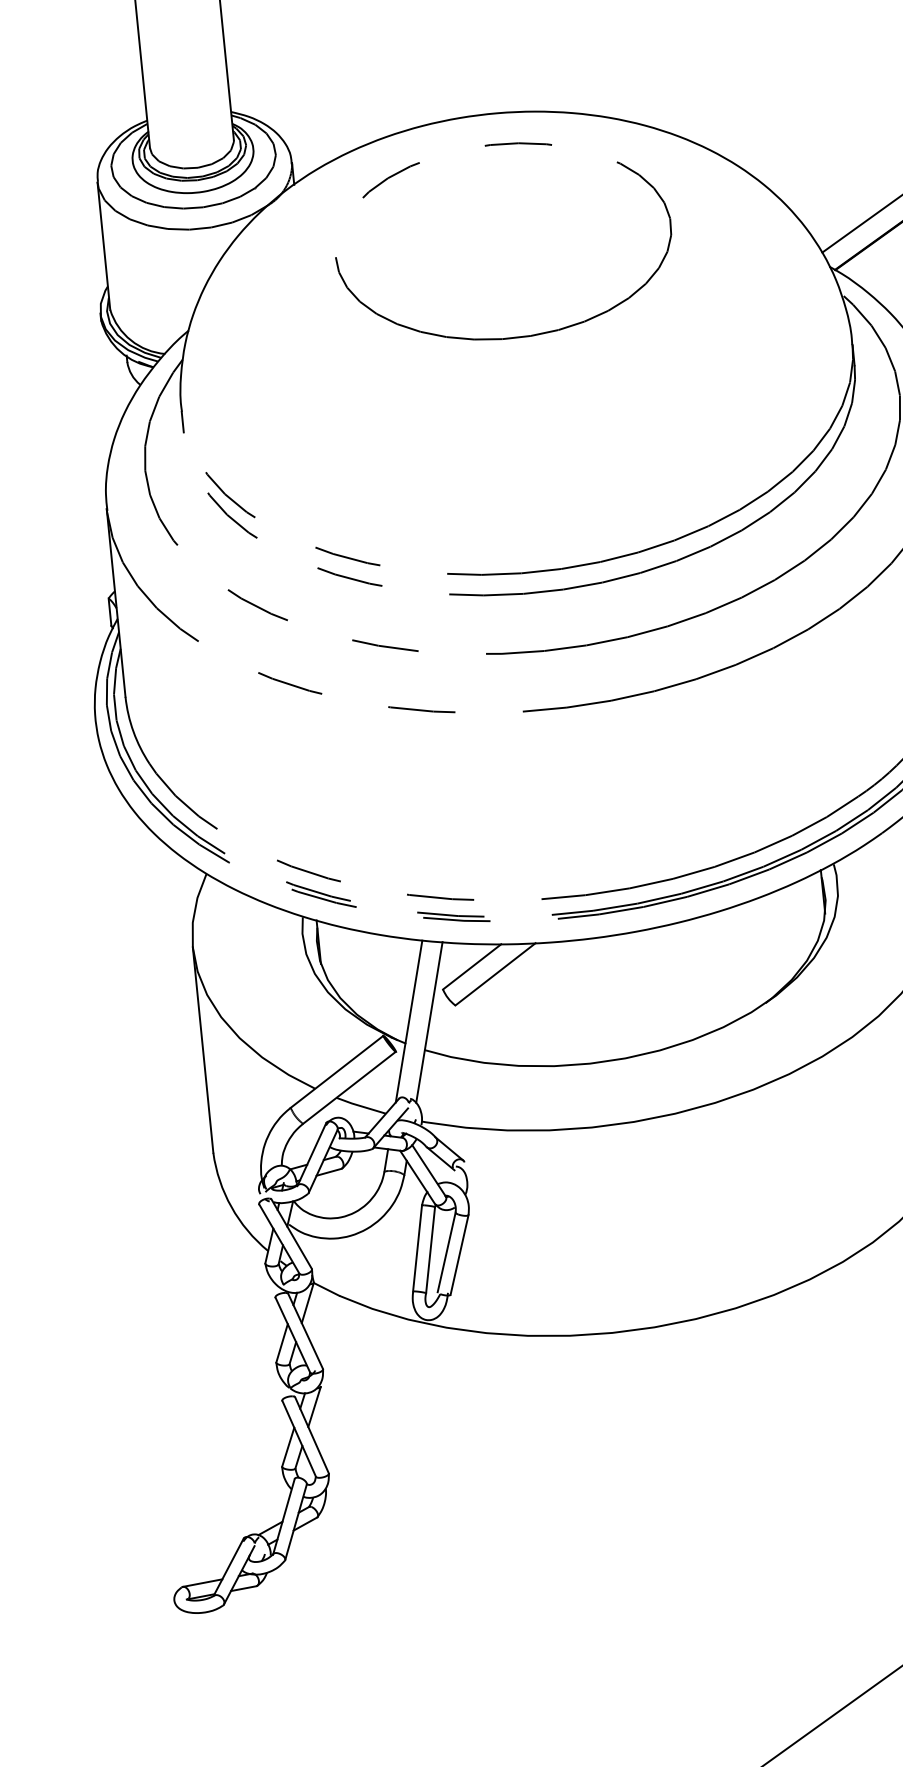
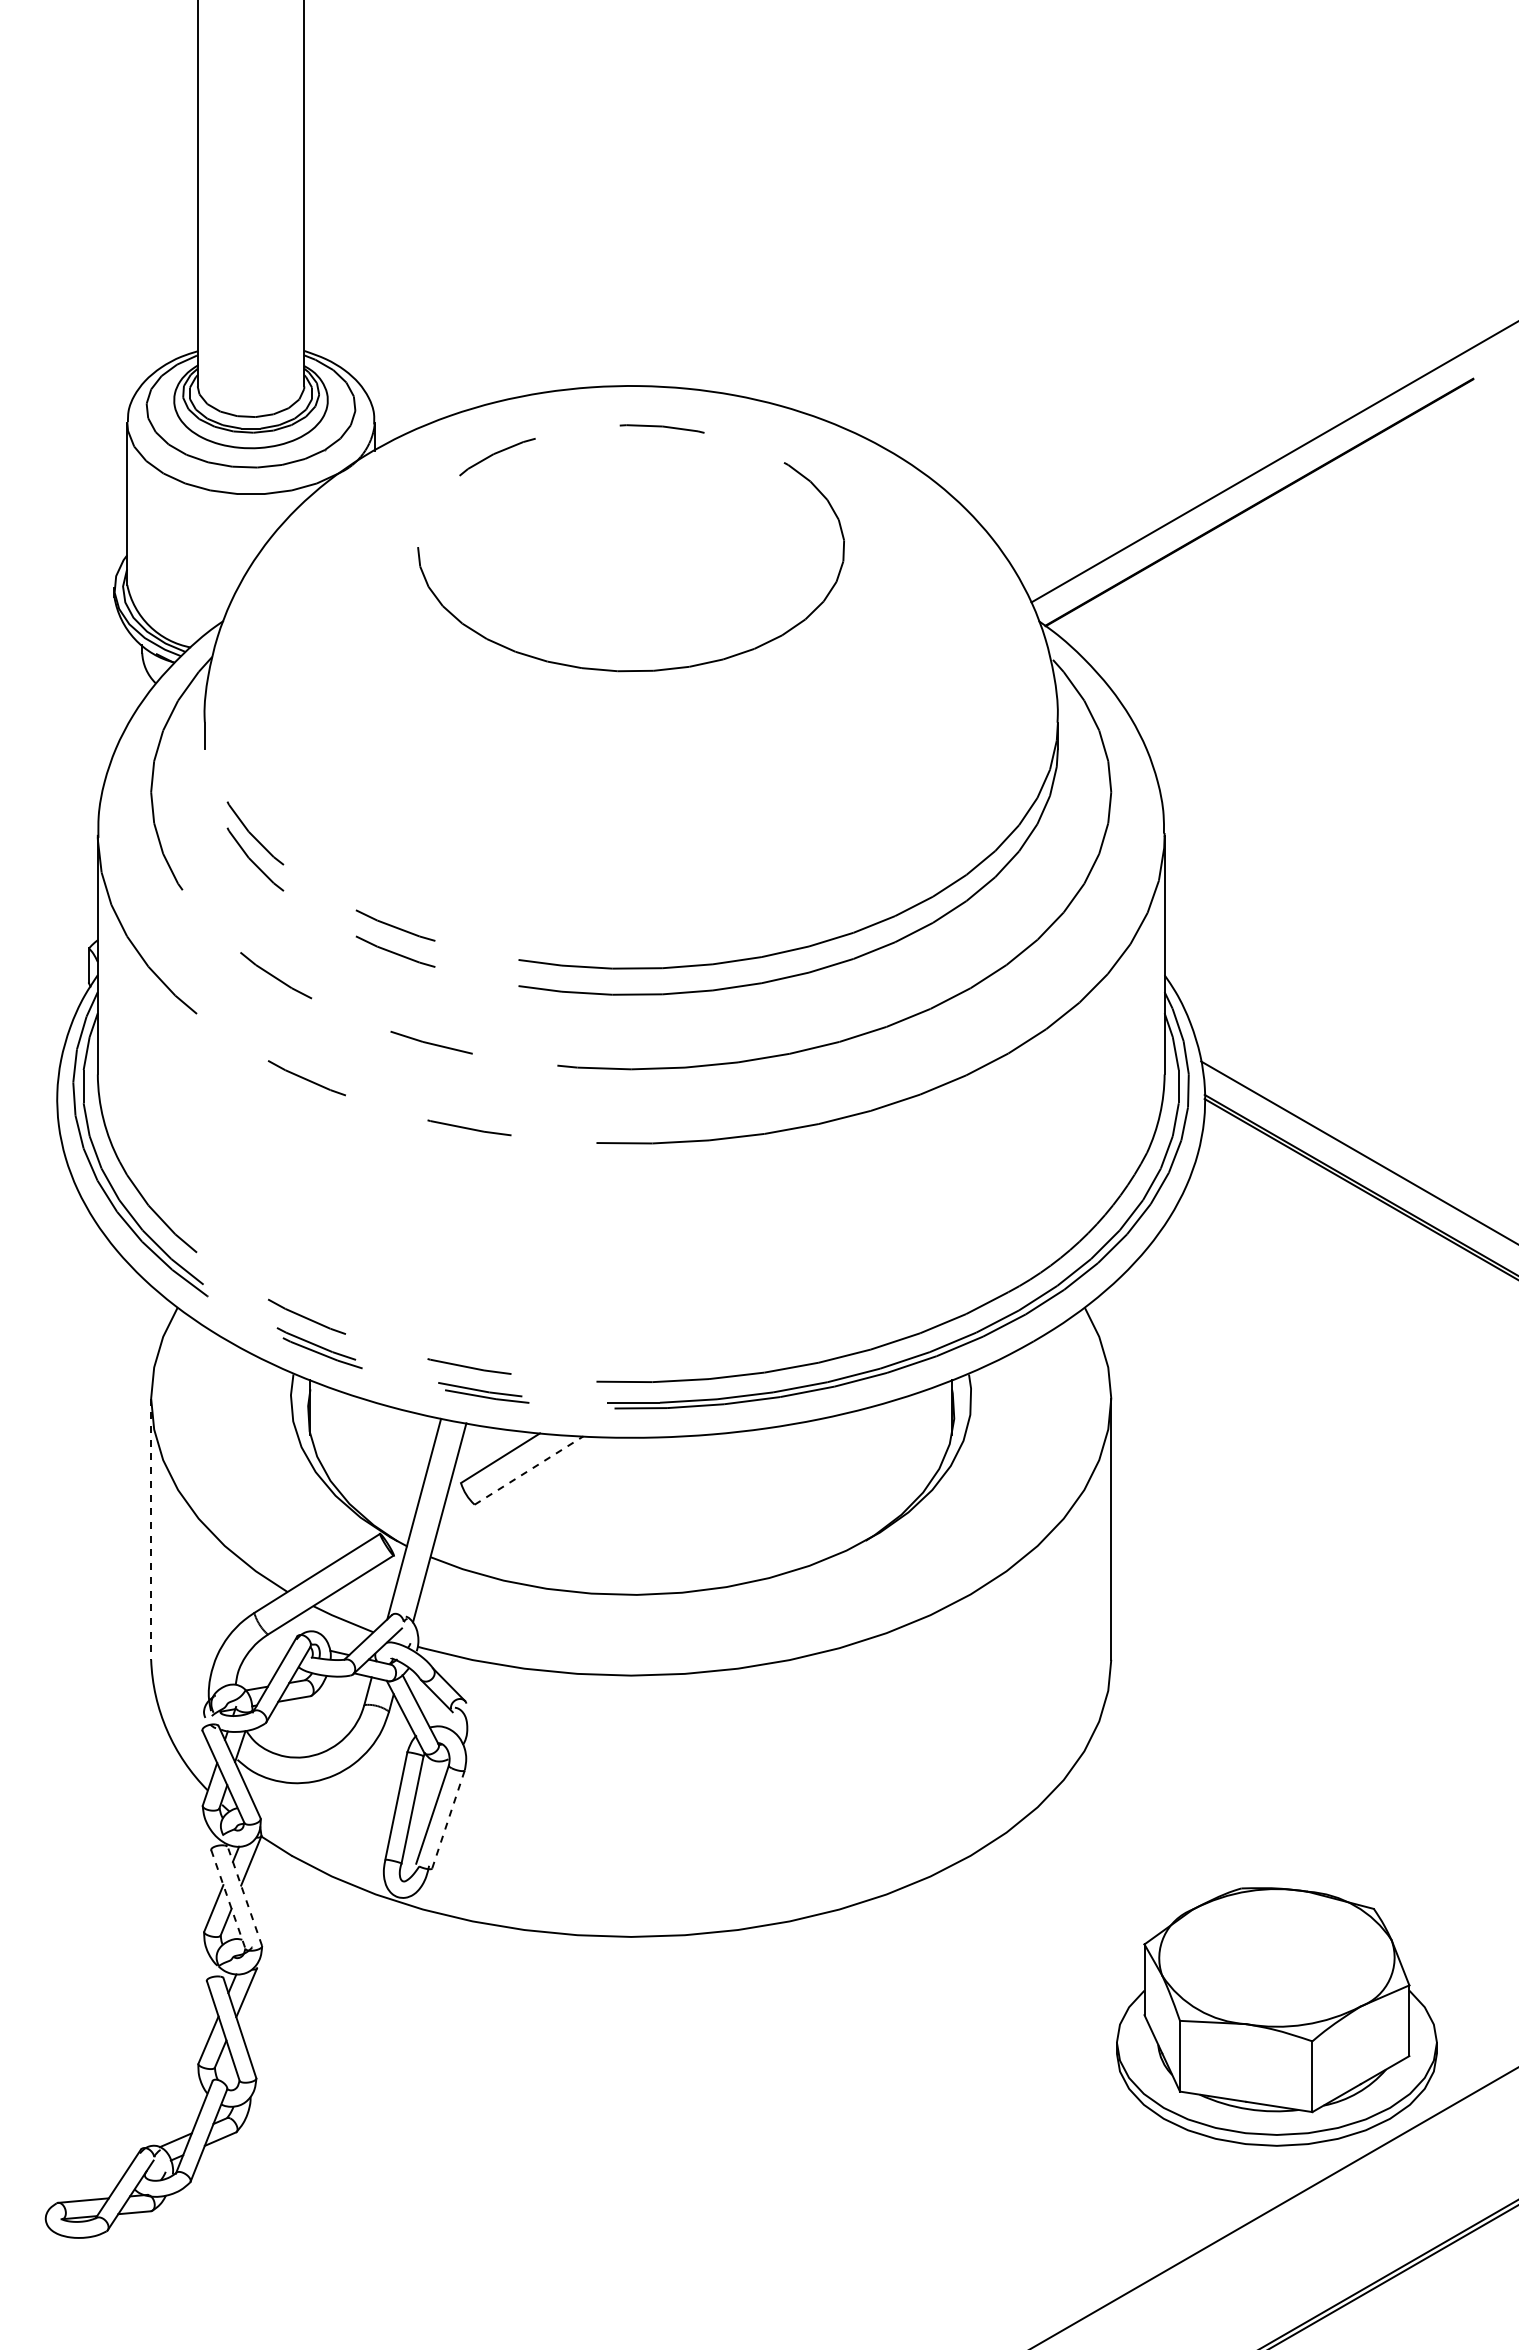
line: (495, 974) -> (529, 1470), solid -> dashed
line: (203, 1050) -> (151, 1529), solid -> dashed
line: (459, 1254) -> (448, 1819), solid -> dashed
line: (305, 1330) -> (244, 1895), solid -> dashed
line: (293, 1335) -> (228, 1900), solid -> dashed

